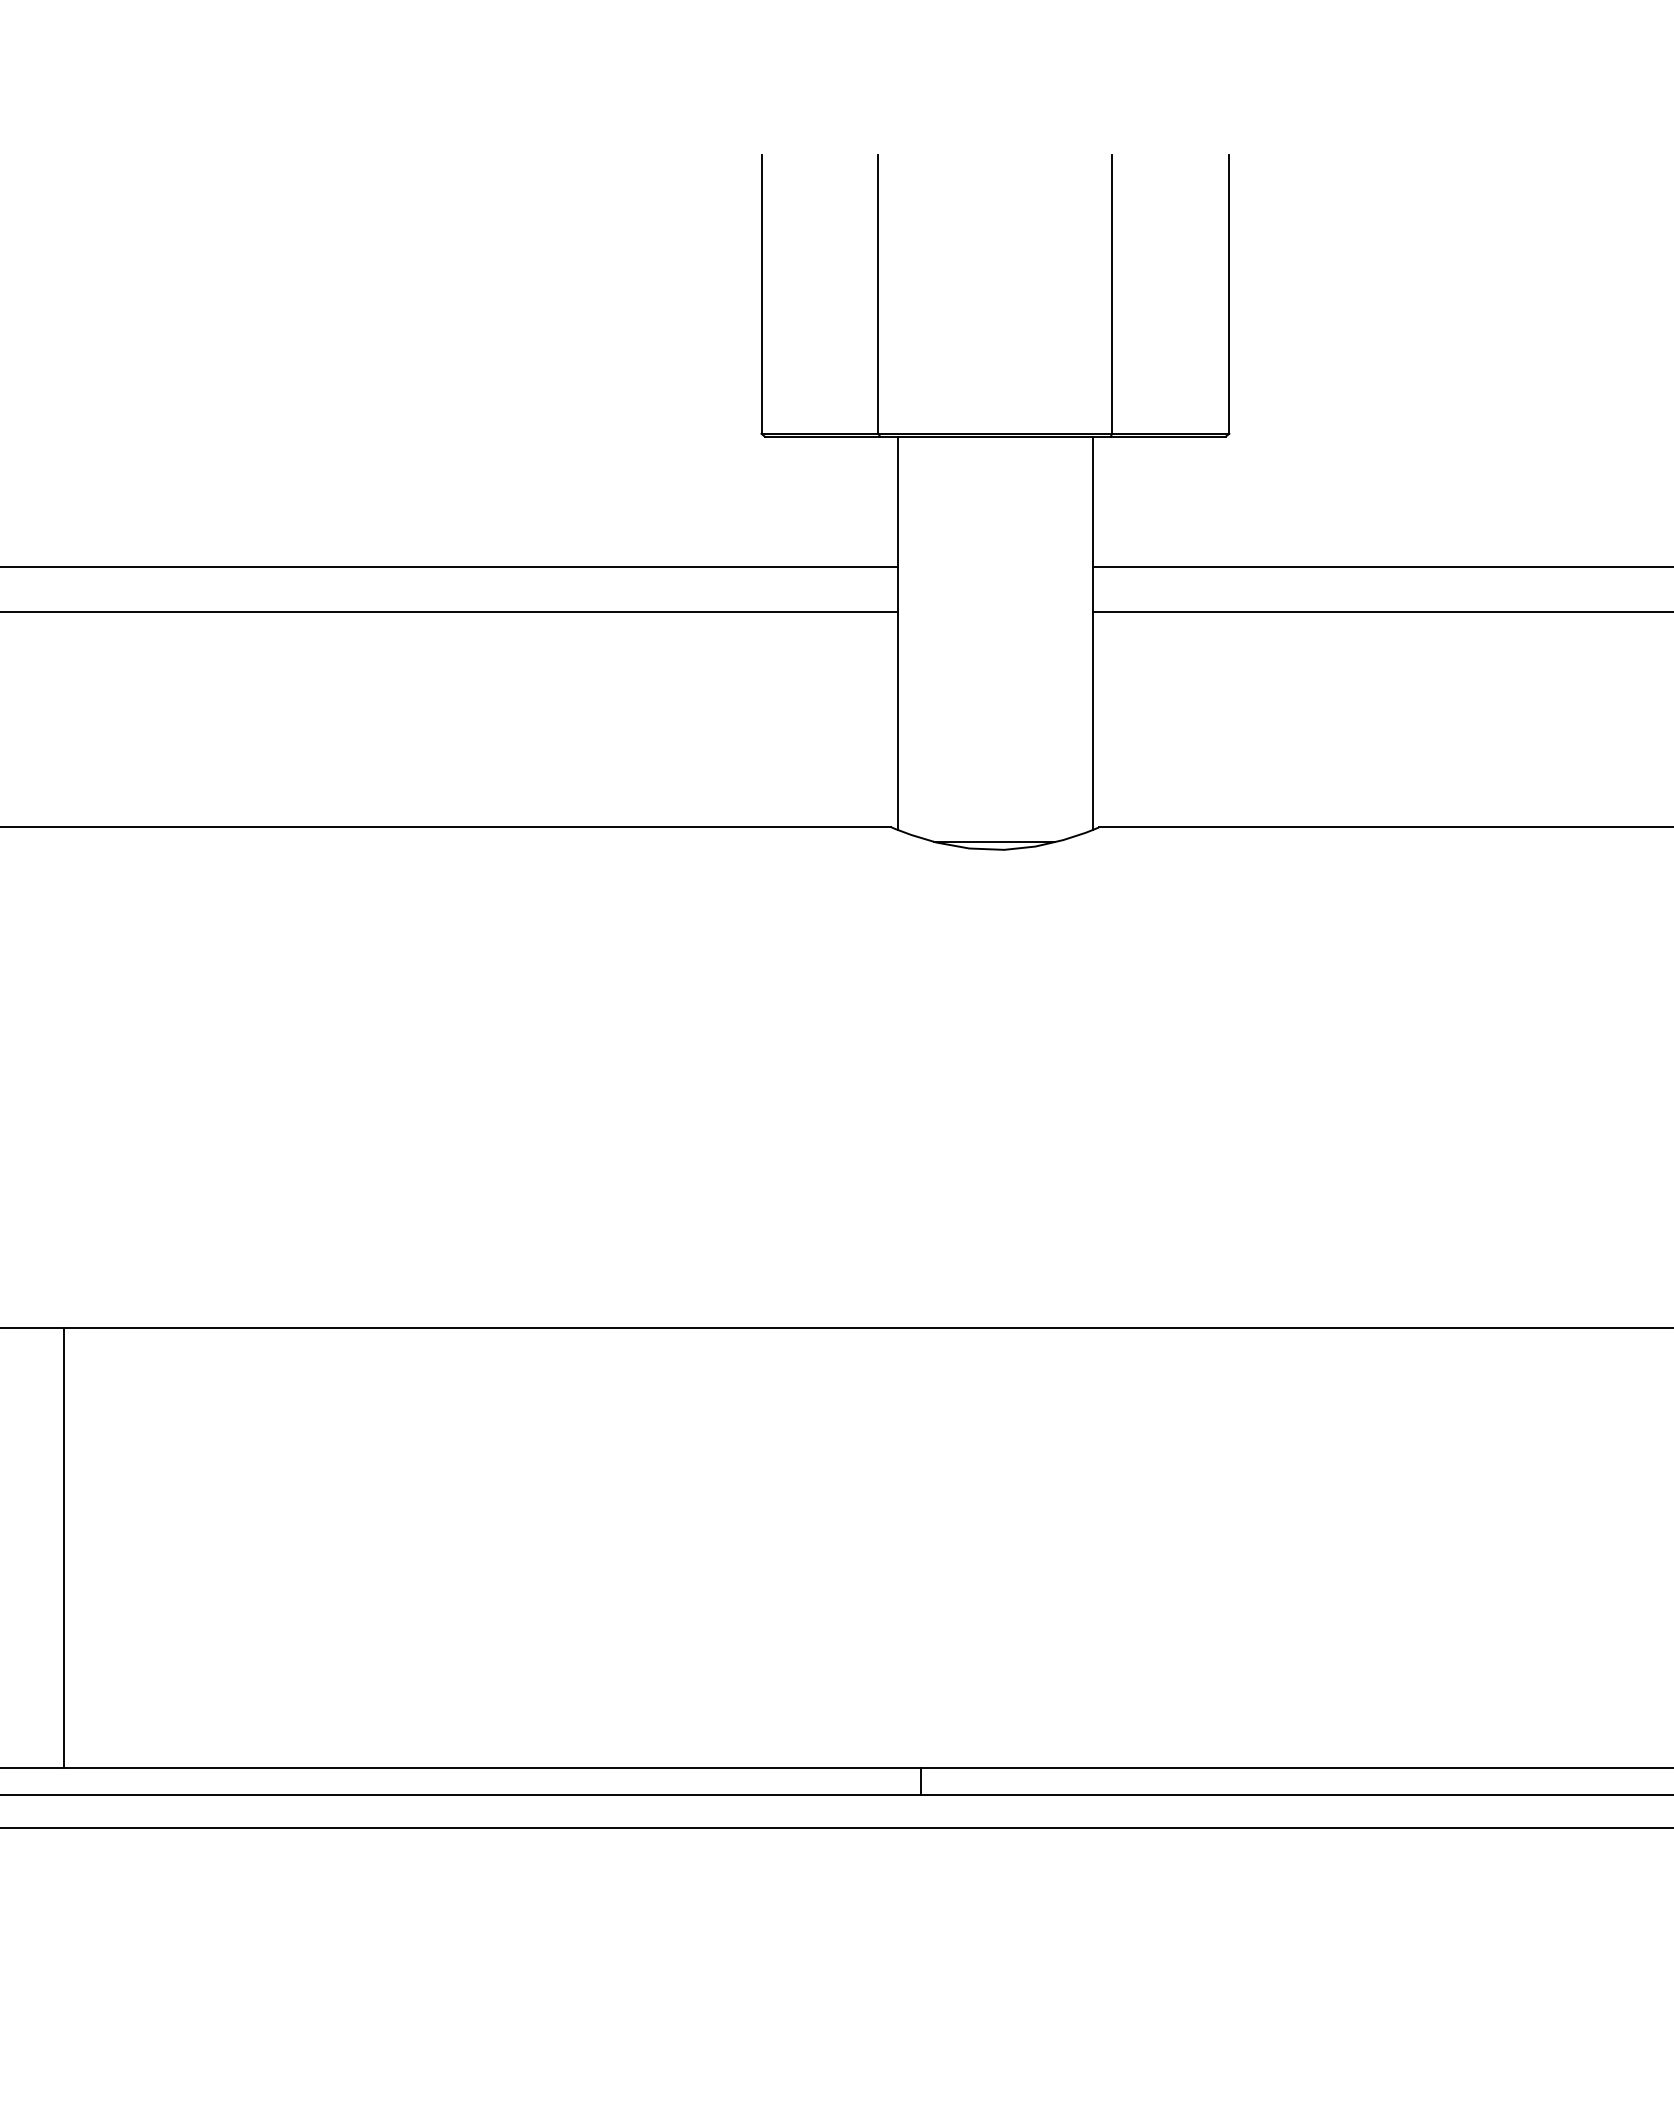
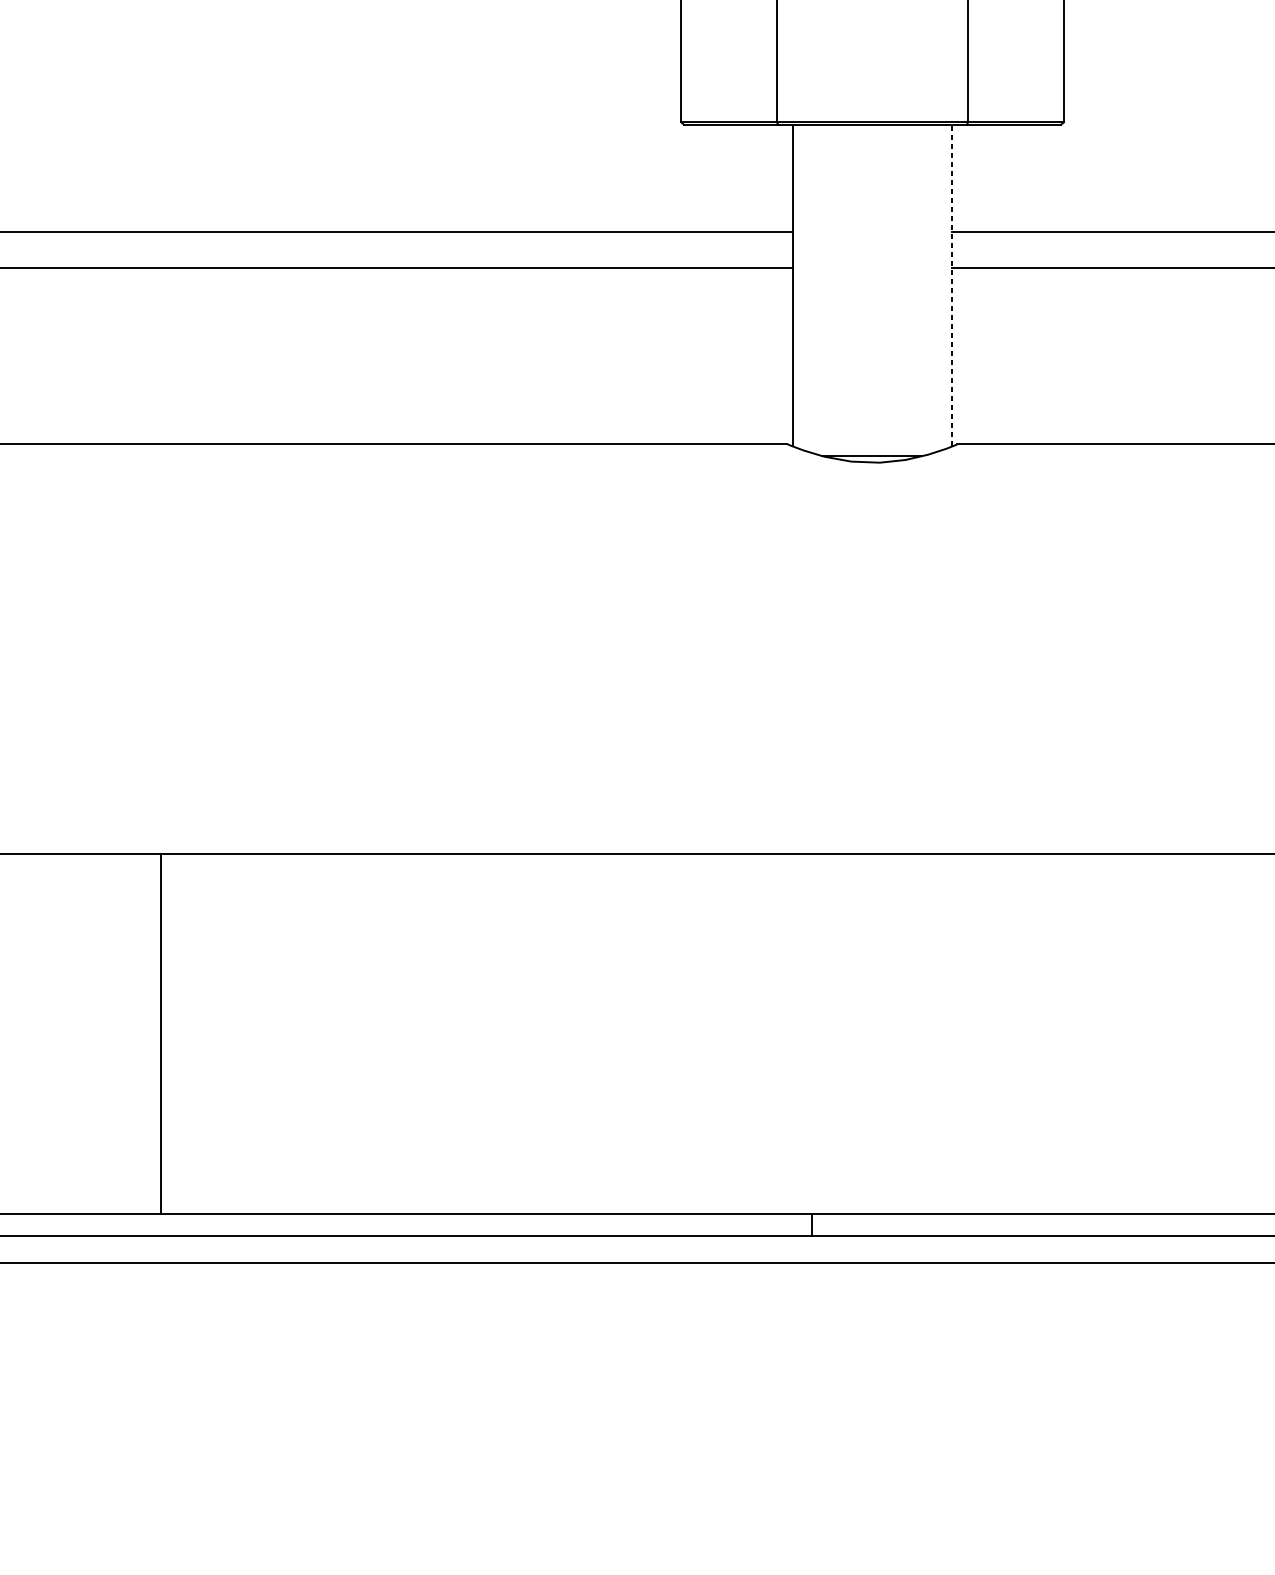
line: (1092, 633) -> (952, 285), solid -> dashed
line: (63, 1547) -> (160, 1033), moved

